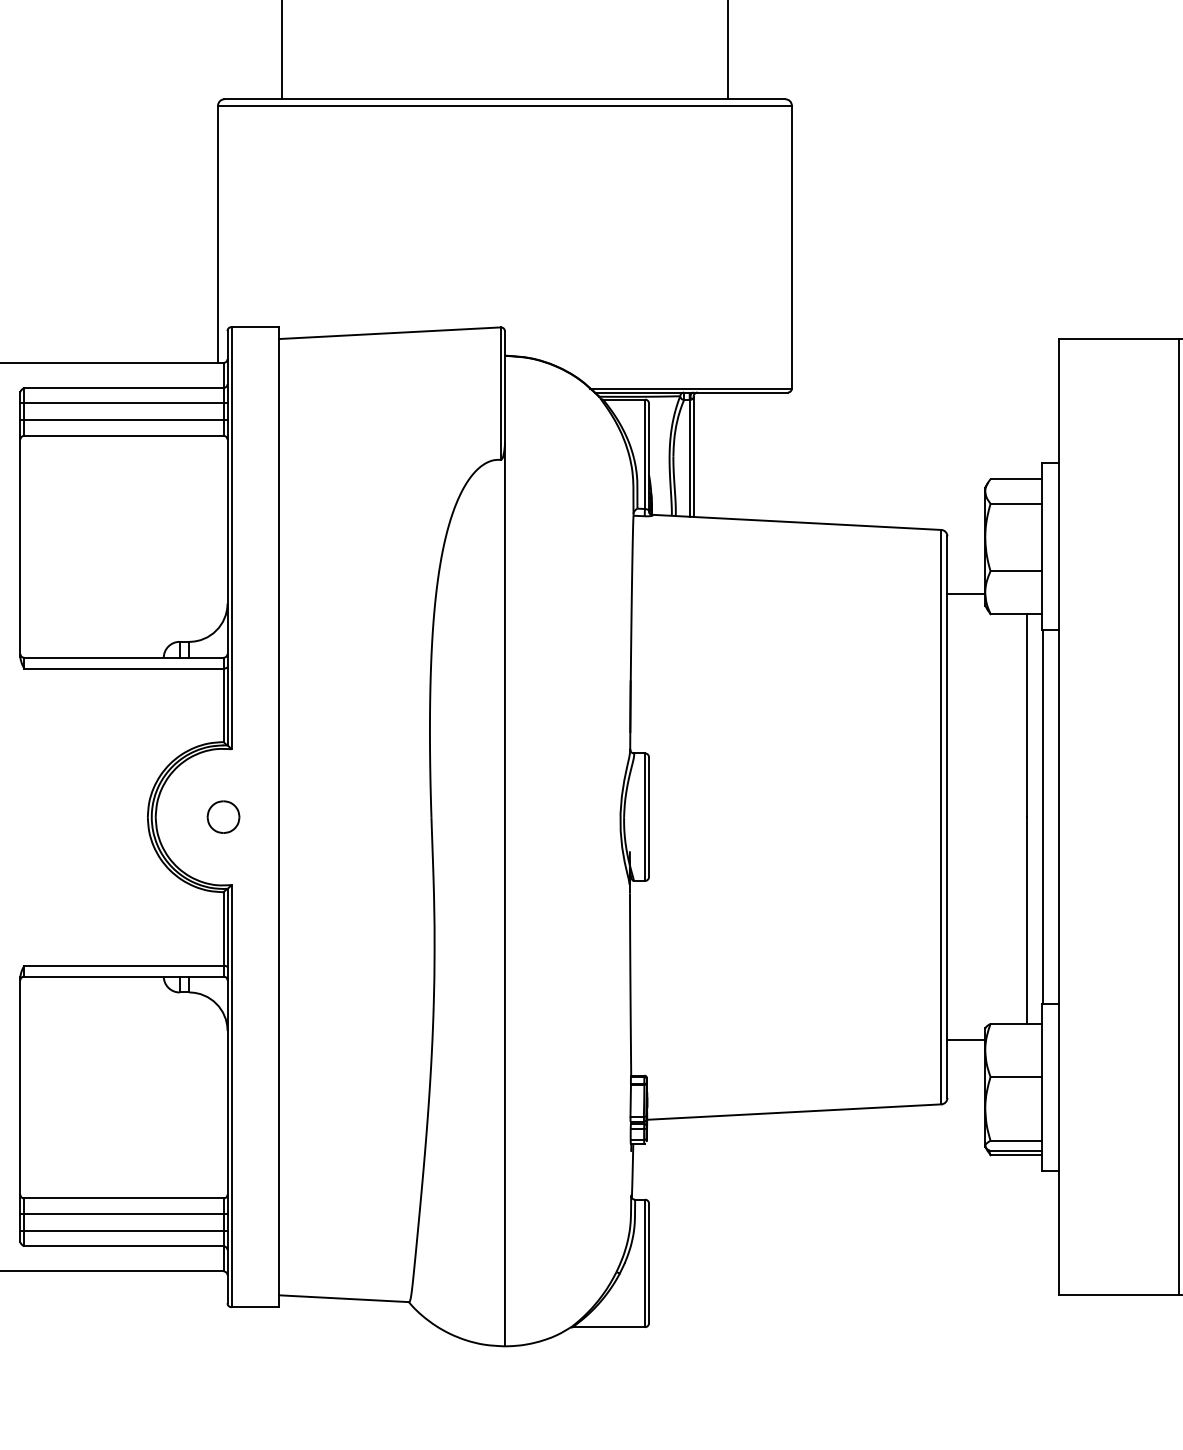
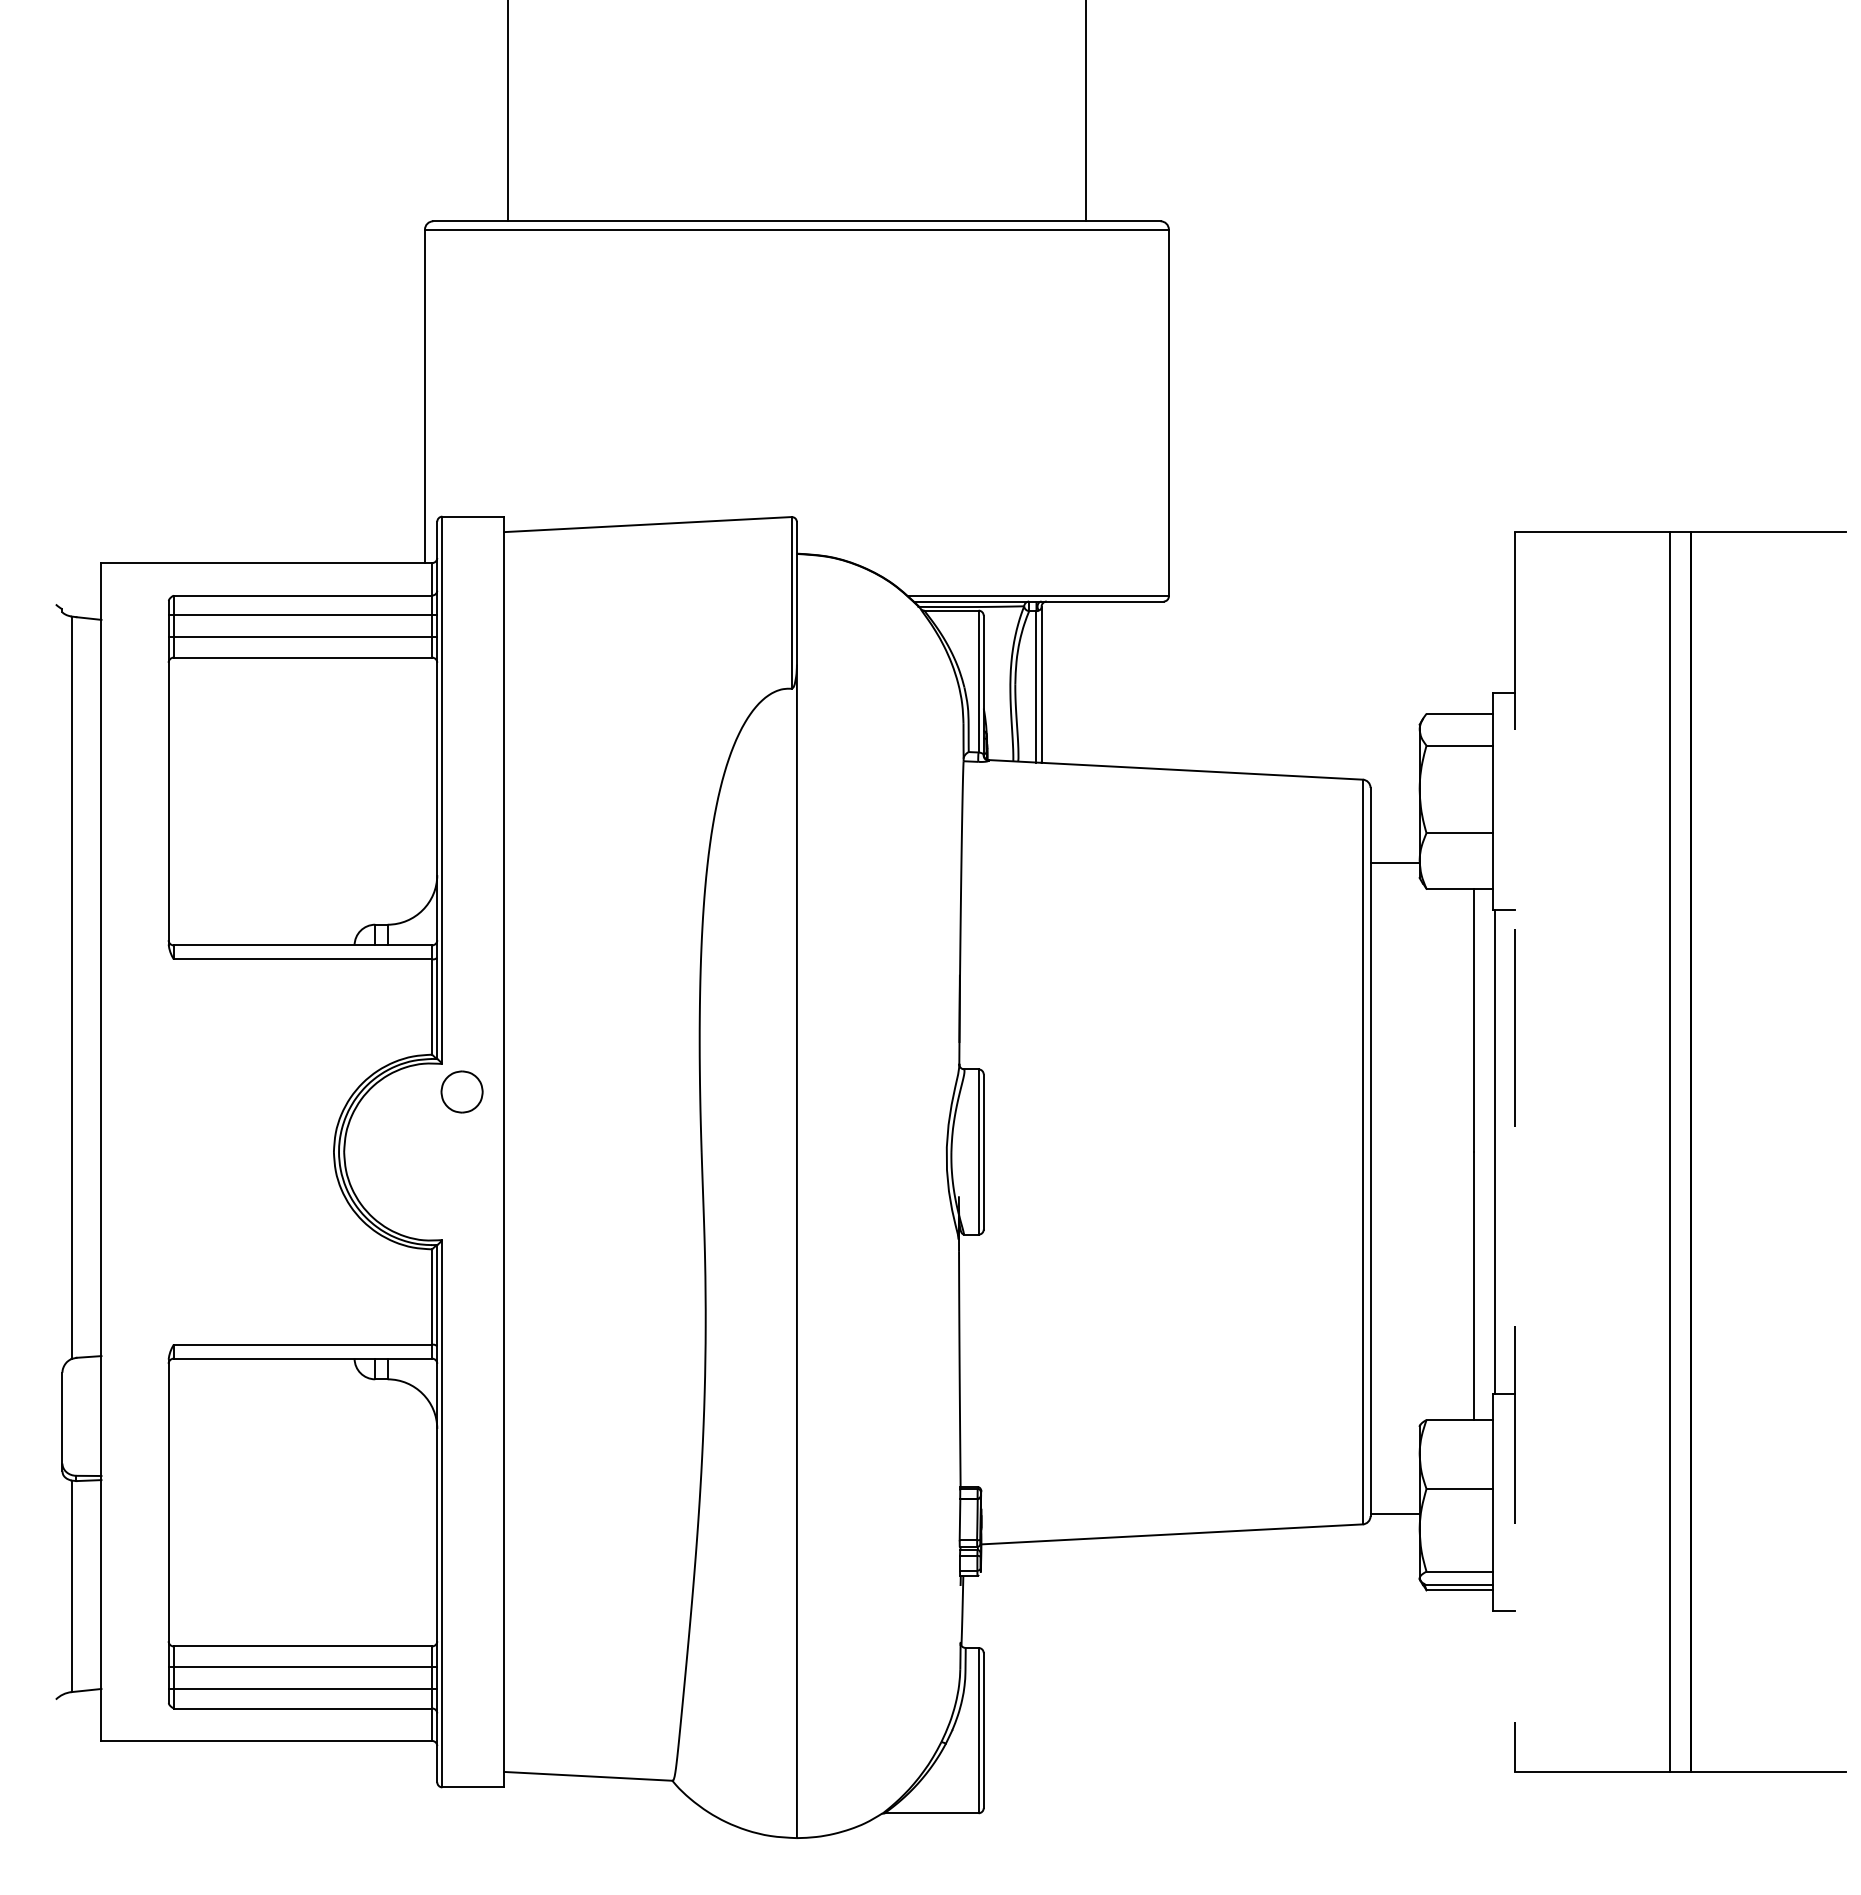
part: (223, 816) -> (461, 1091), moved
line: (1059, 817) -> (1515, 1152), solid -> dashed
line: (965, 1040) -> (1394, 1514), moved

